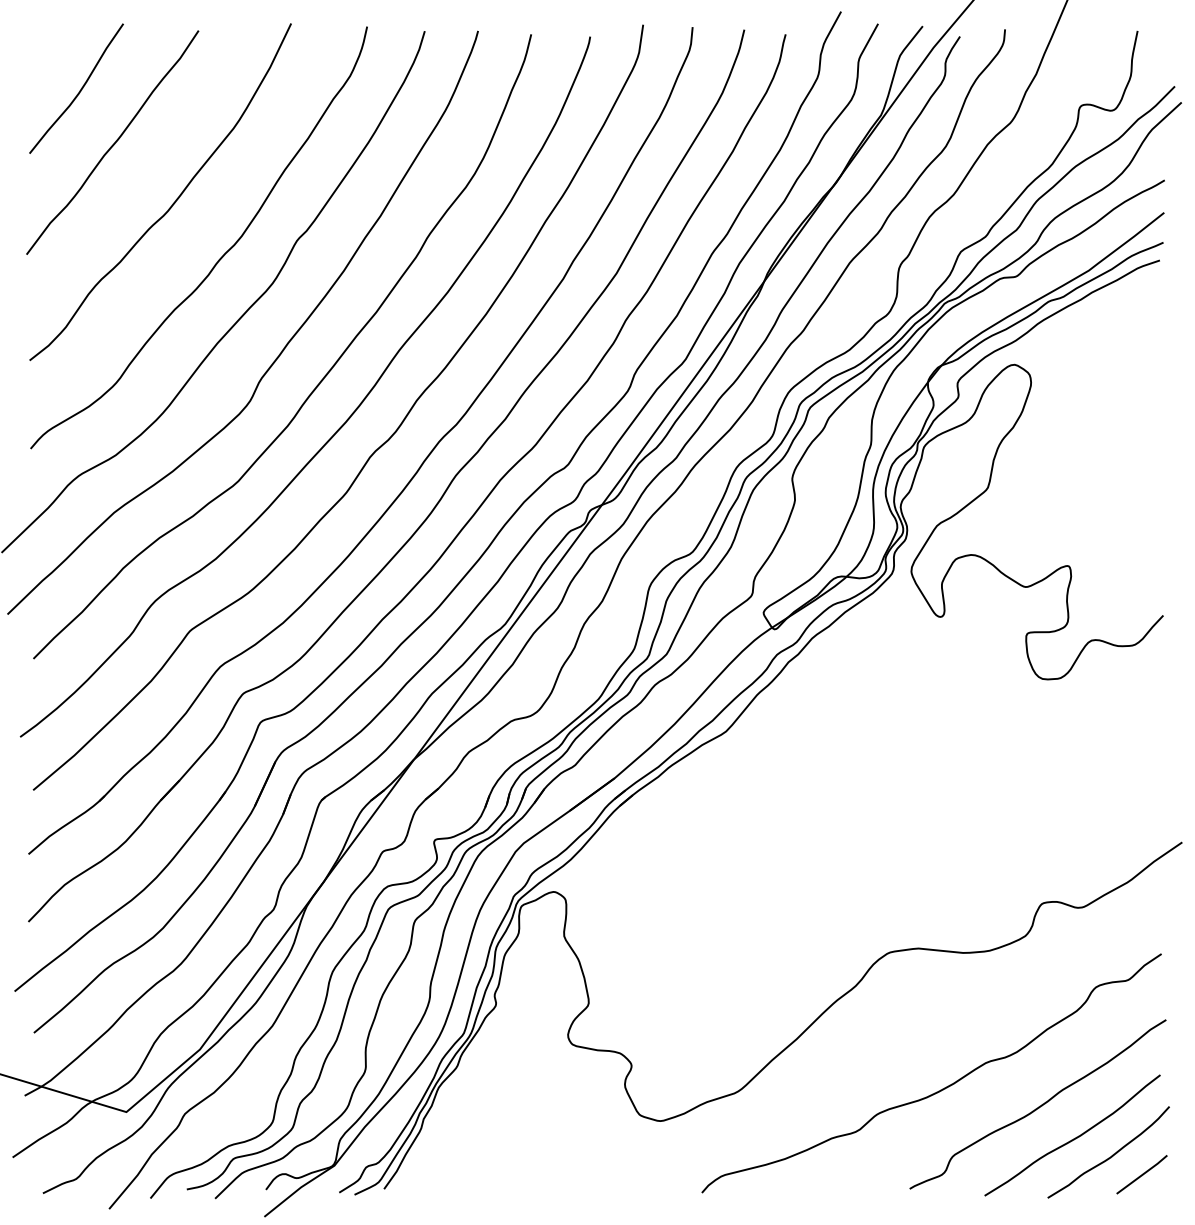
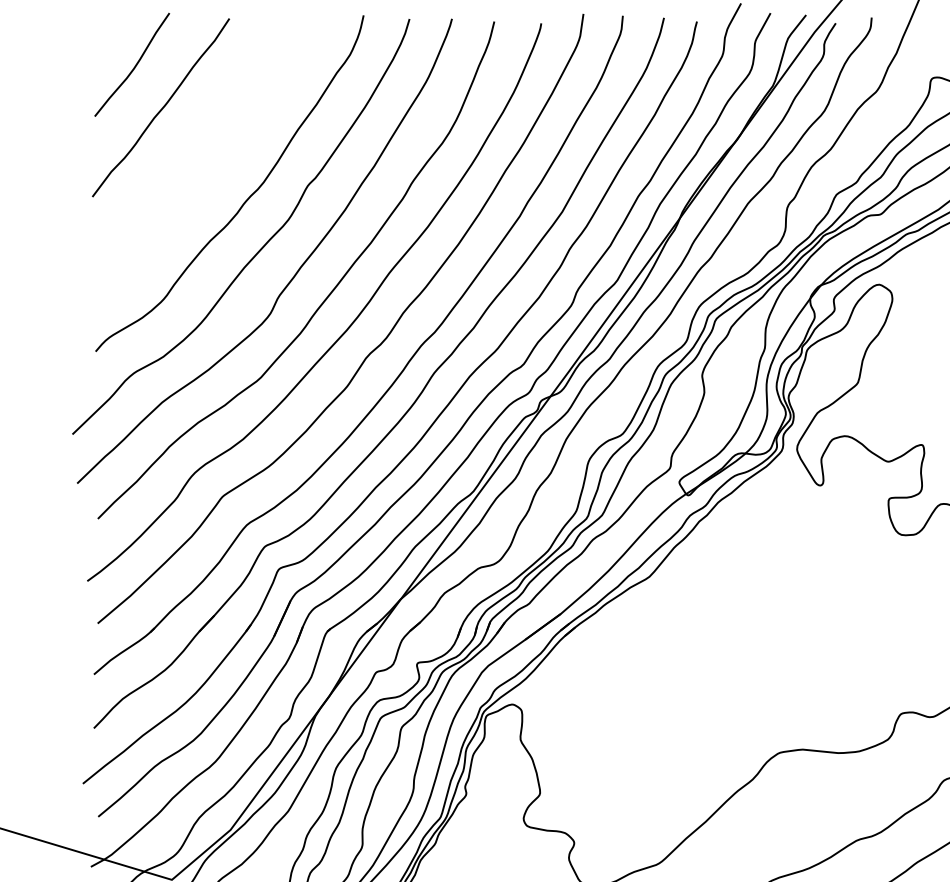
curve: (172, 203) -> (208, 156), removed

